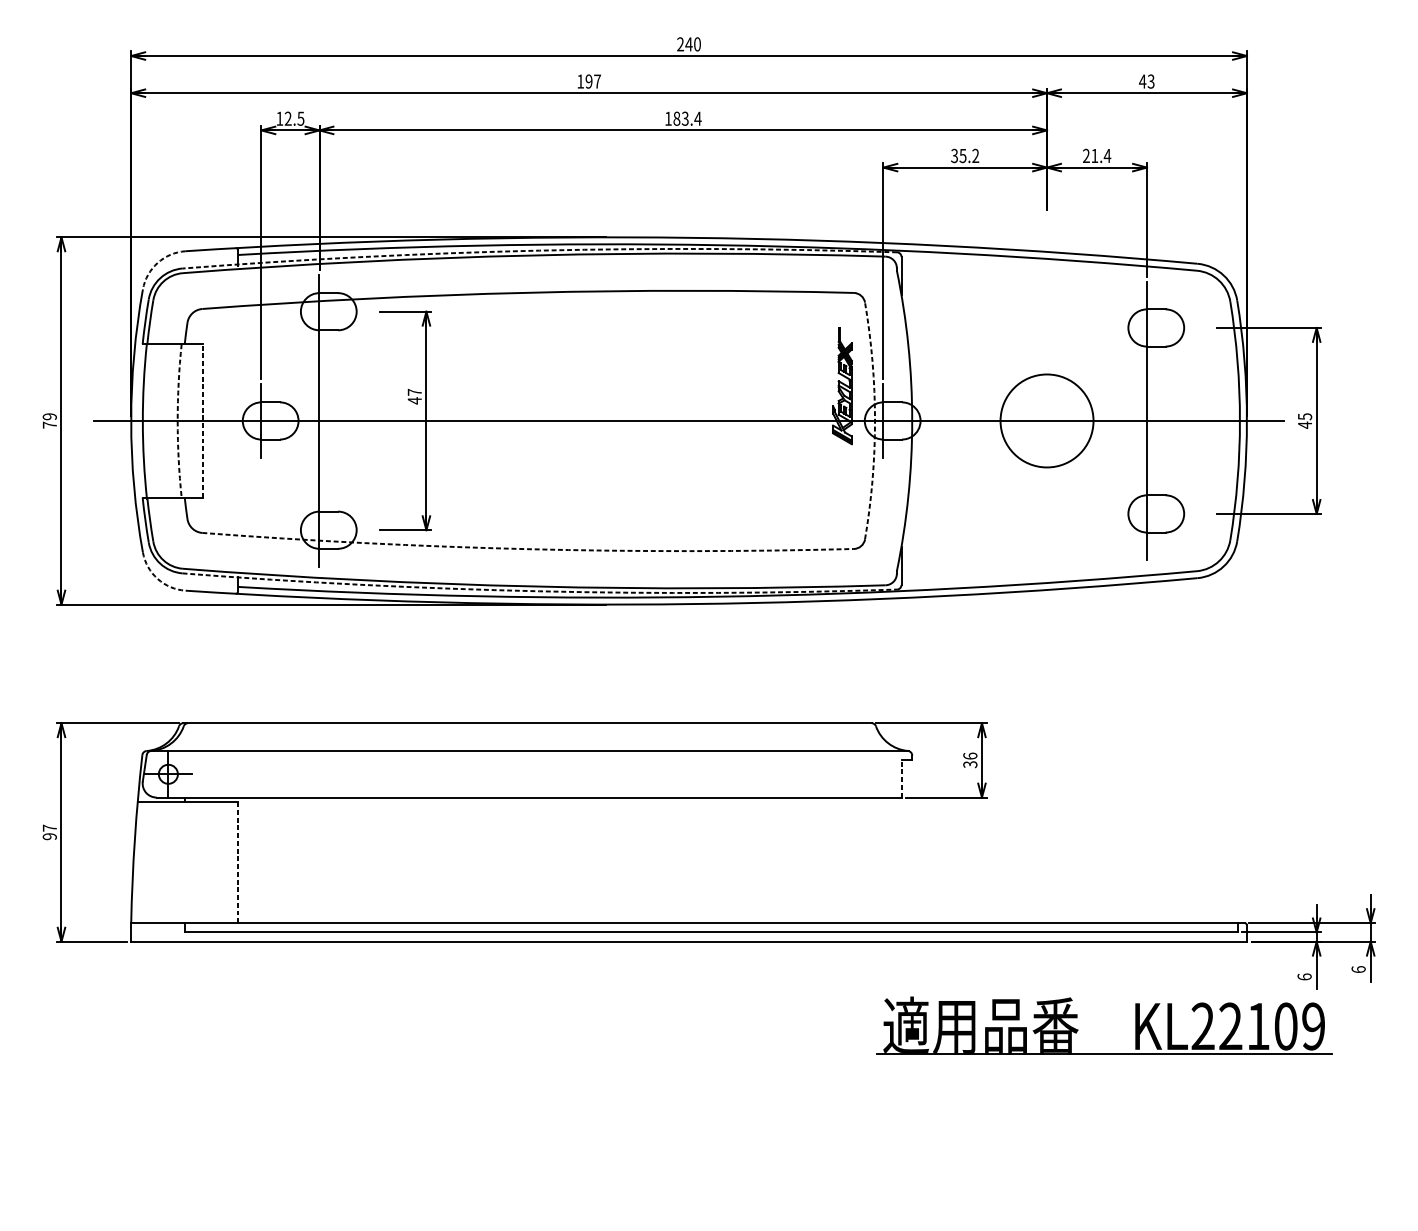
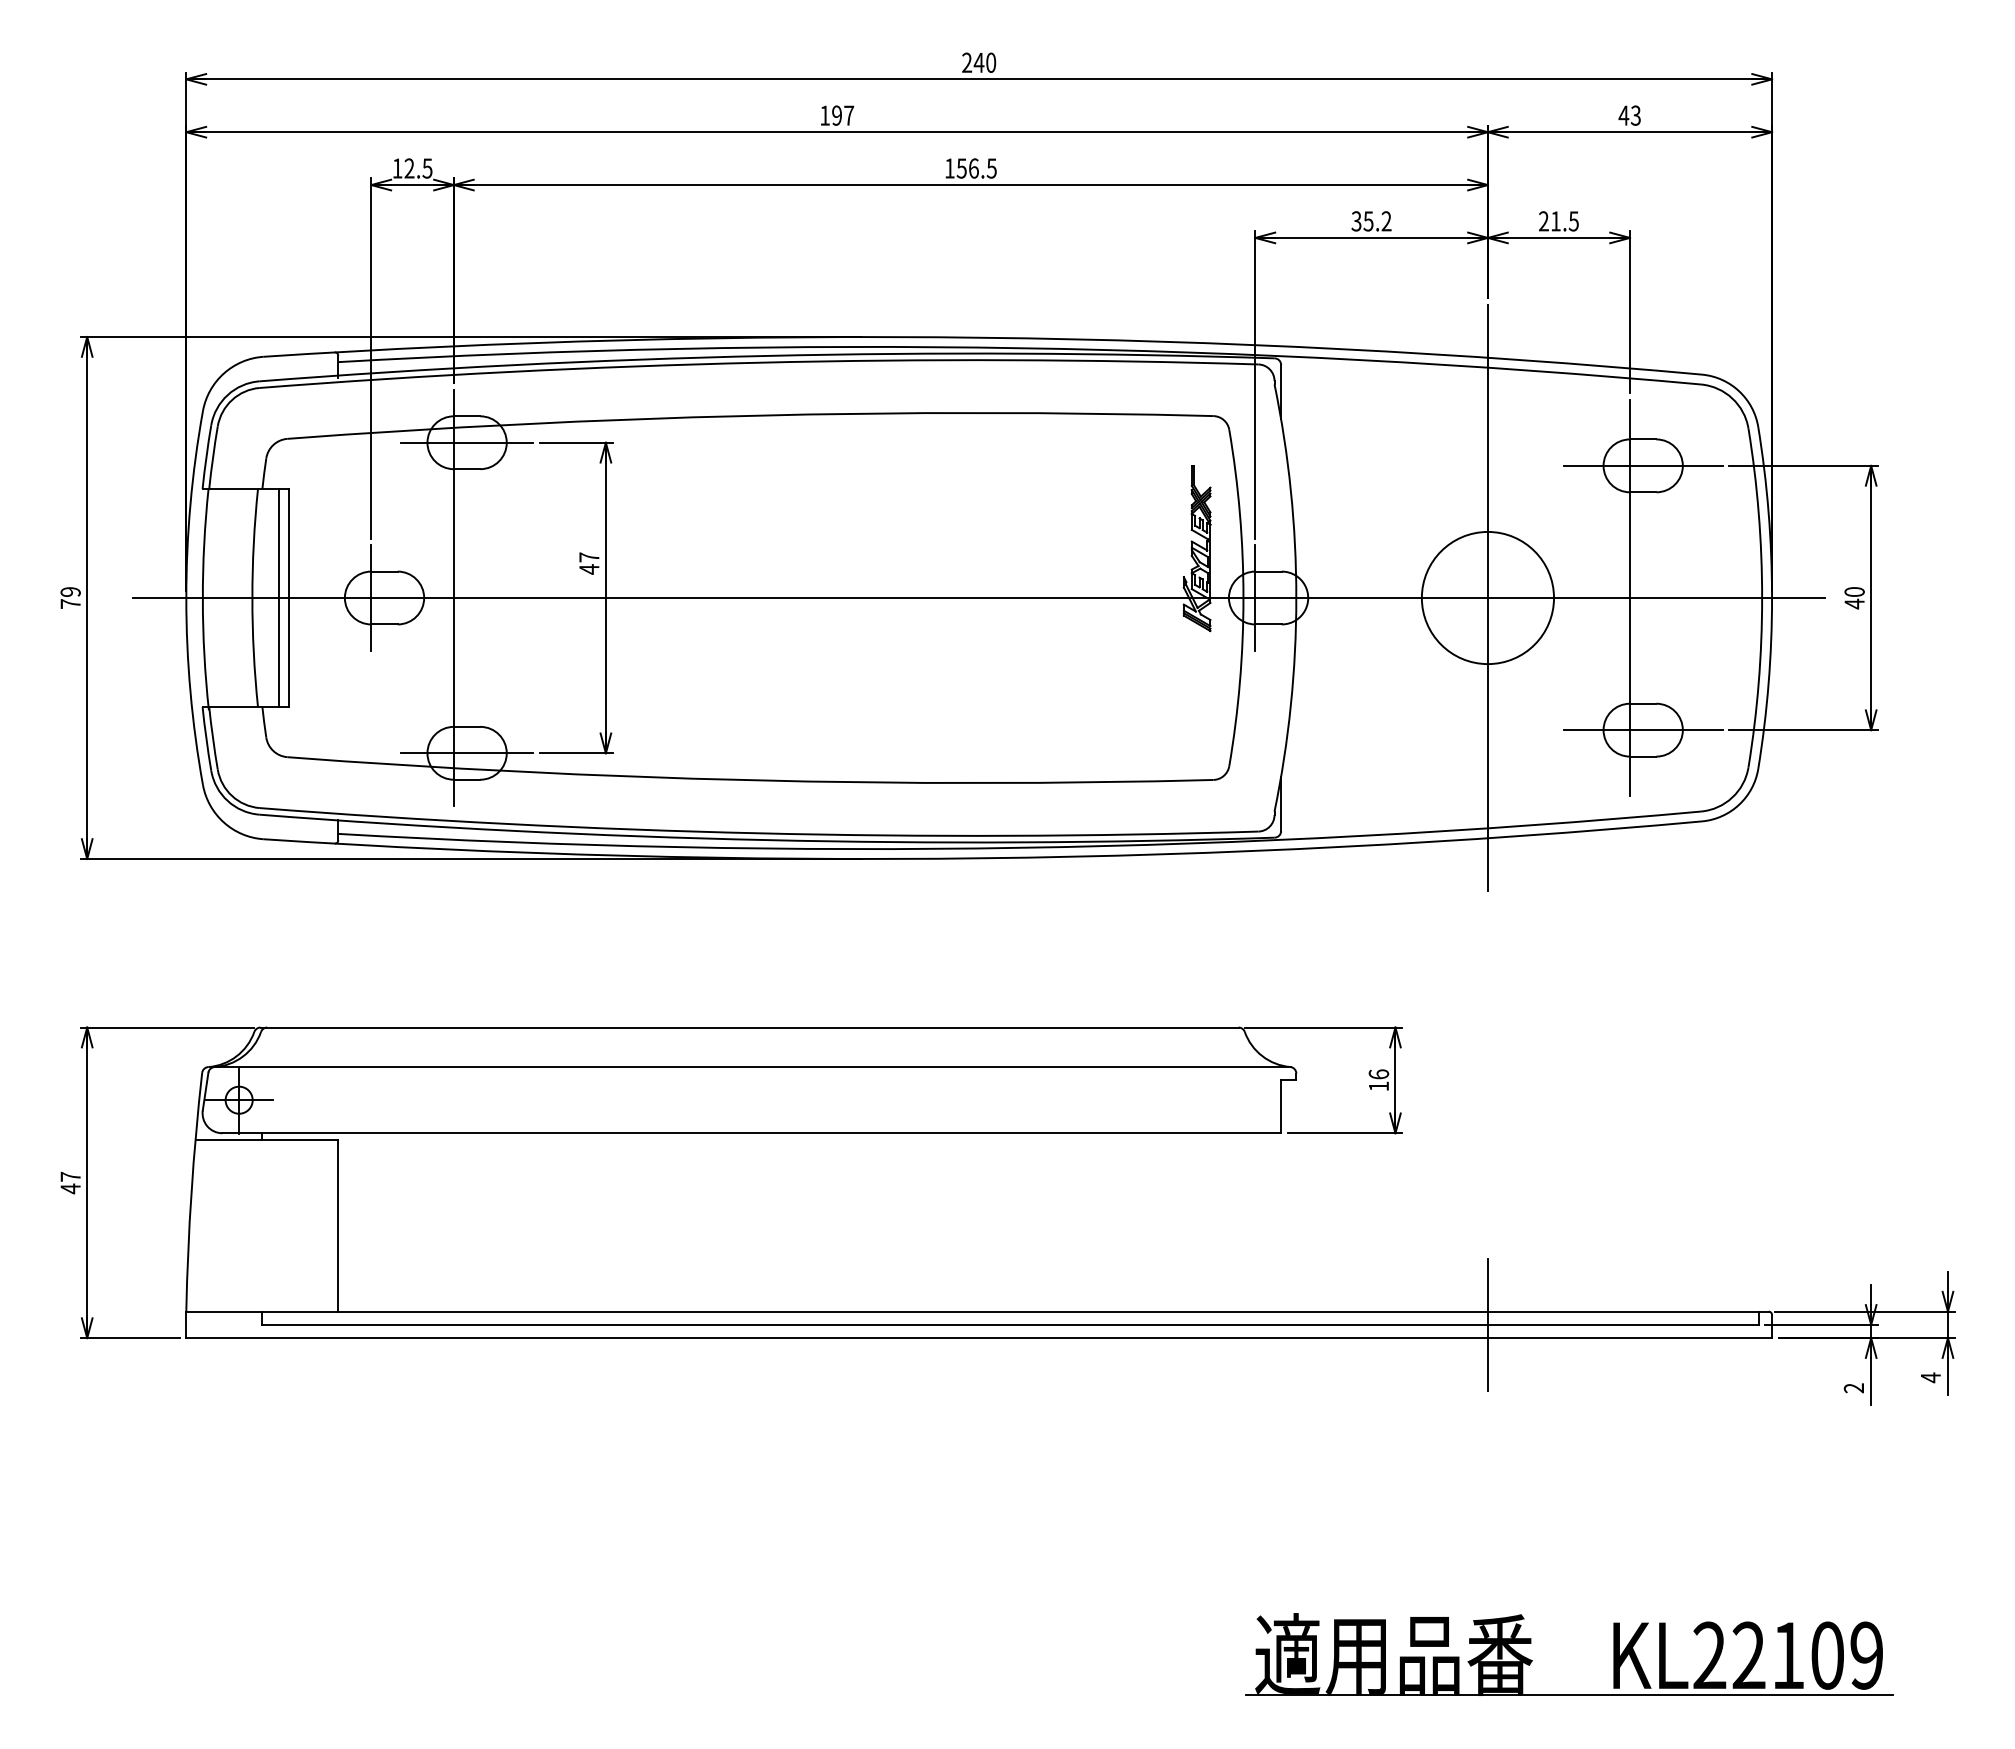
text: (687, 118) -> (976, 168), 183.4 -> 156.5
text: (1107, 156) -> (1573, 221), 21.4 -> 21.5
arc: (539, 250) -> (766, 355), dashed -> solid
arc: (157, 262) -> (223, 373), dashed -> solid
line: (329, 311) -> (467, 442), added
line: (1155, 327) -> (1642, 465), added
text: (1304, 417) -> (1854, 592), 45 -> 40
line: (203, 420) -> (288, 597), dashed -> solid
line: (1046, 420) -> (1487, 597), added
arc: (177, 421) -> (252, 598), dashed -> solid
line: (196, 421) -> (278, 598), added
arc: (875, 421) -> (1243, 598), dashed -> solid
line: (1155, 514) -> (1642, 730), added
line: (329, 530) -> (467, 753), added
arc: (528, 549) -> (750, 780), dashed -> solid
arc: (157, 578) -> (223, 822), dashed -> solid
arc: (539, 591) -> (766, 840), dashed -> solid
text: (970, 764) -> (1378, 1086), 36 -> 16
line: (901, 778) -> (1281, 1106), dashed -> solid
text: (49, 836) -> (70, 1188), 97 -> 47
line: (238, 862) -> (338, 1225), dashed -> solid
line: (1046, 932) -> (1487, 1324), added
text: (1358, 969) -> (1930, 1377), 6 -> 4
text: (1304, 977) -> (1853, 1388), 6 -> 2
part: (1078, 1029) -> (1532, 1660), moved

